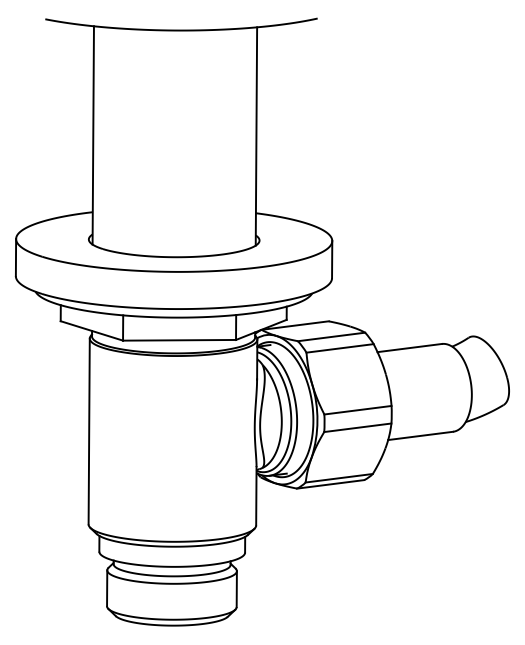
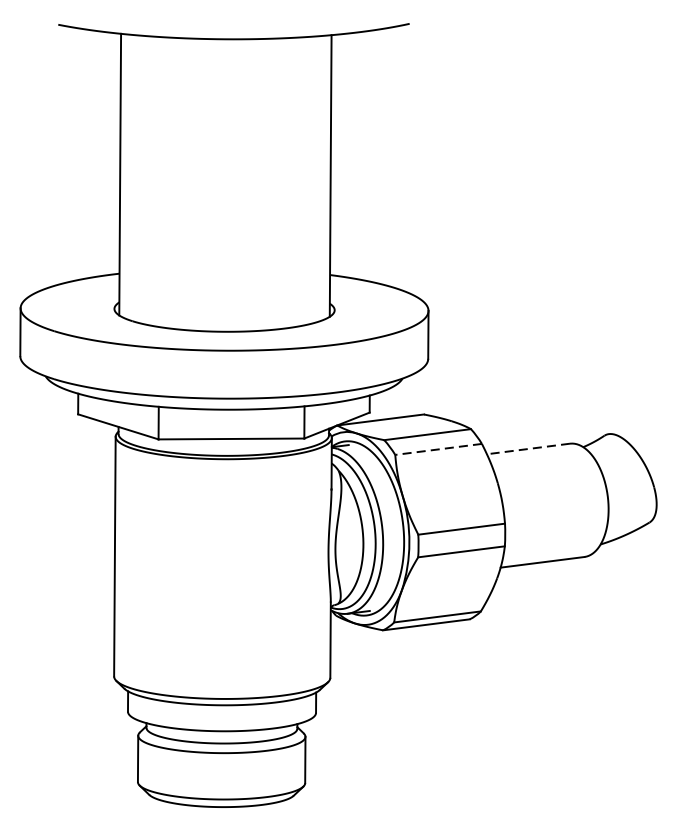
line: (340, 348) -> (439, 449), solid -> dashed
line: (409, 348) -> (528, 449), solid -> dashed

